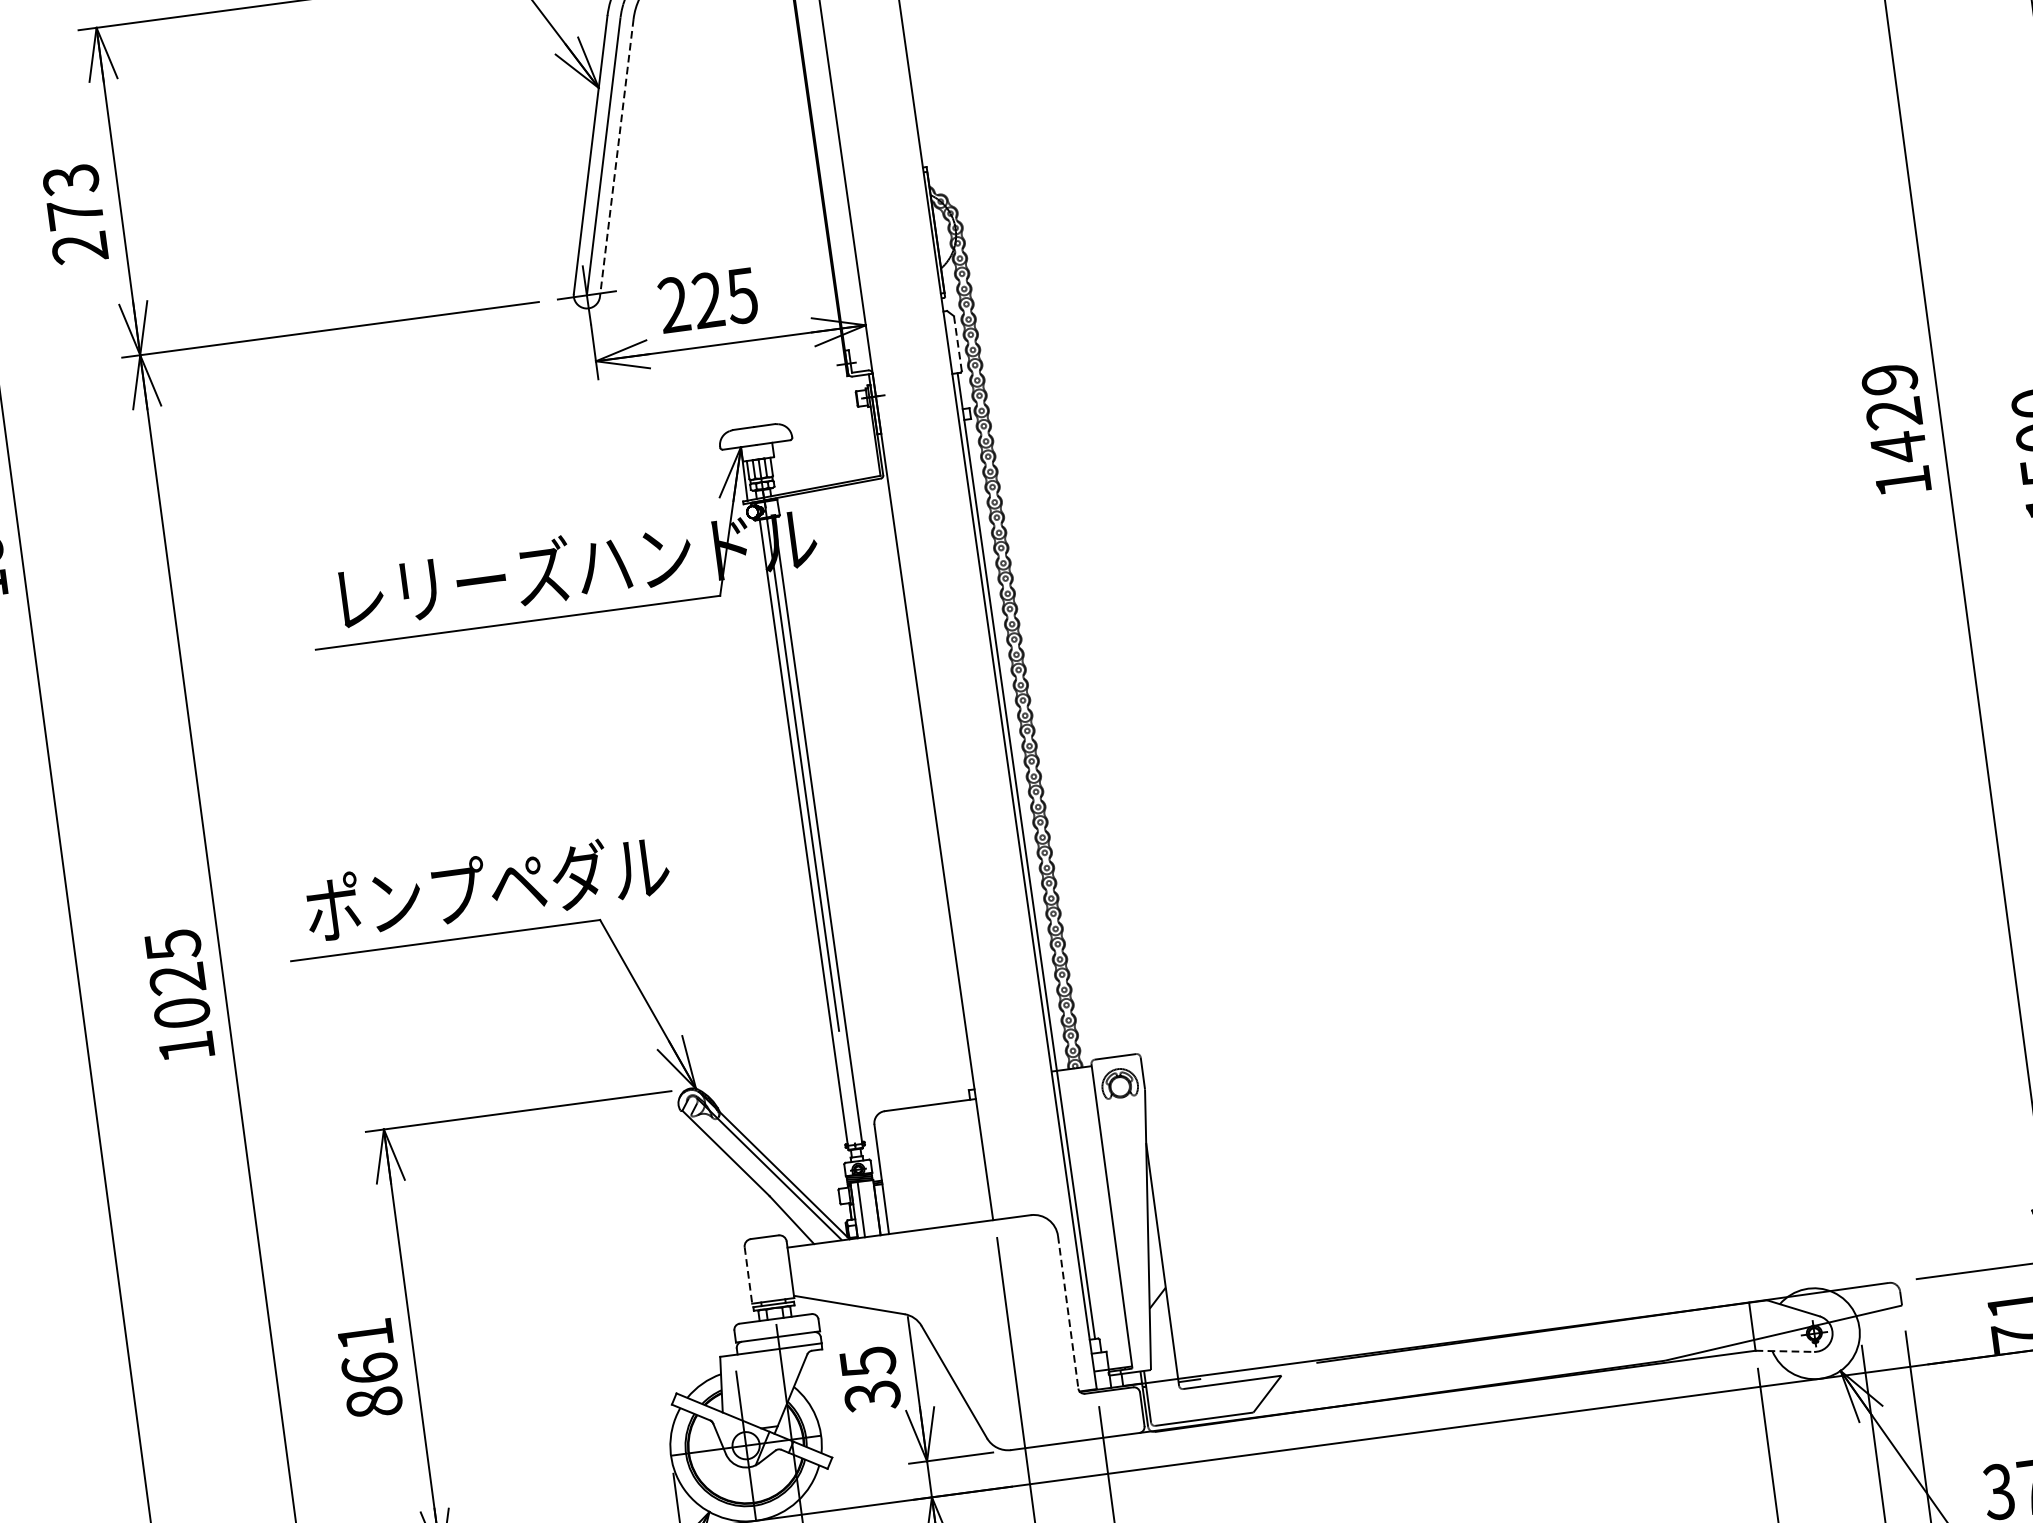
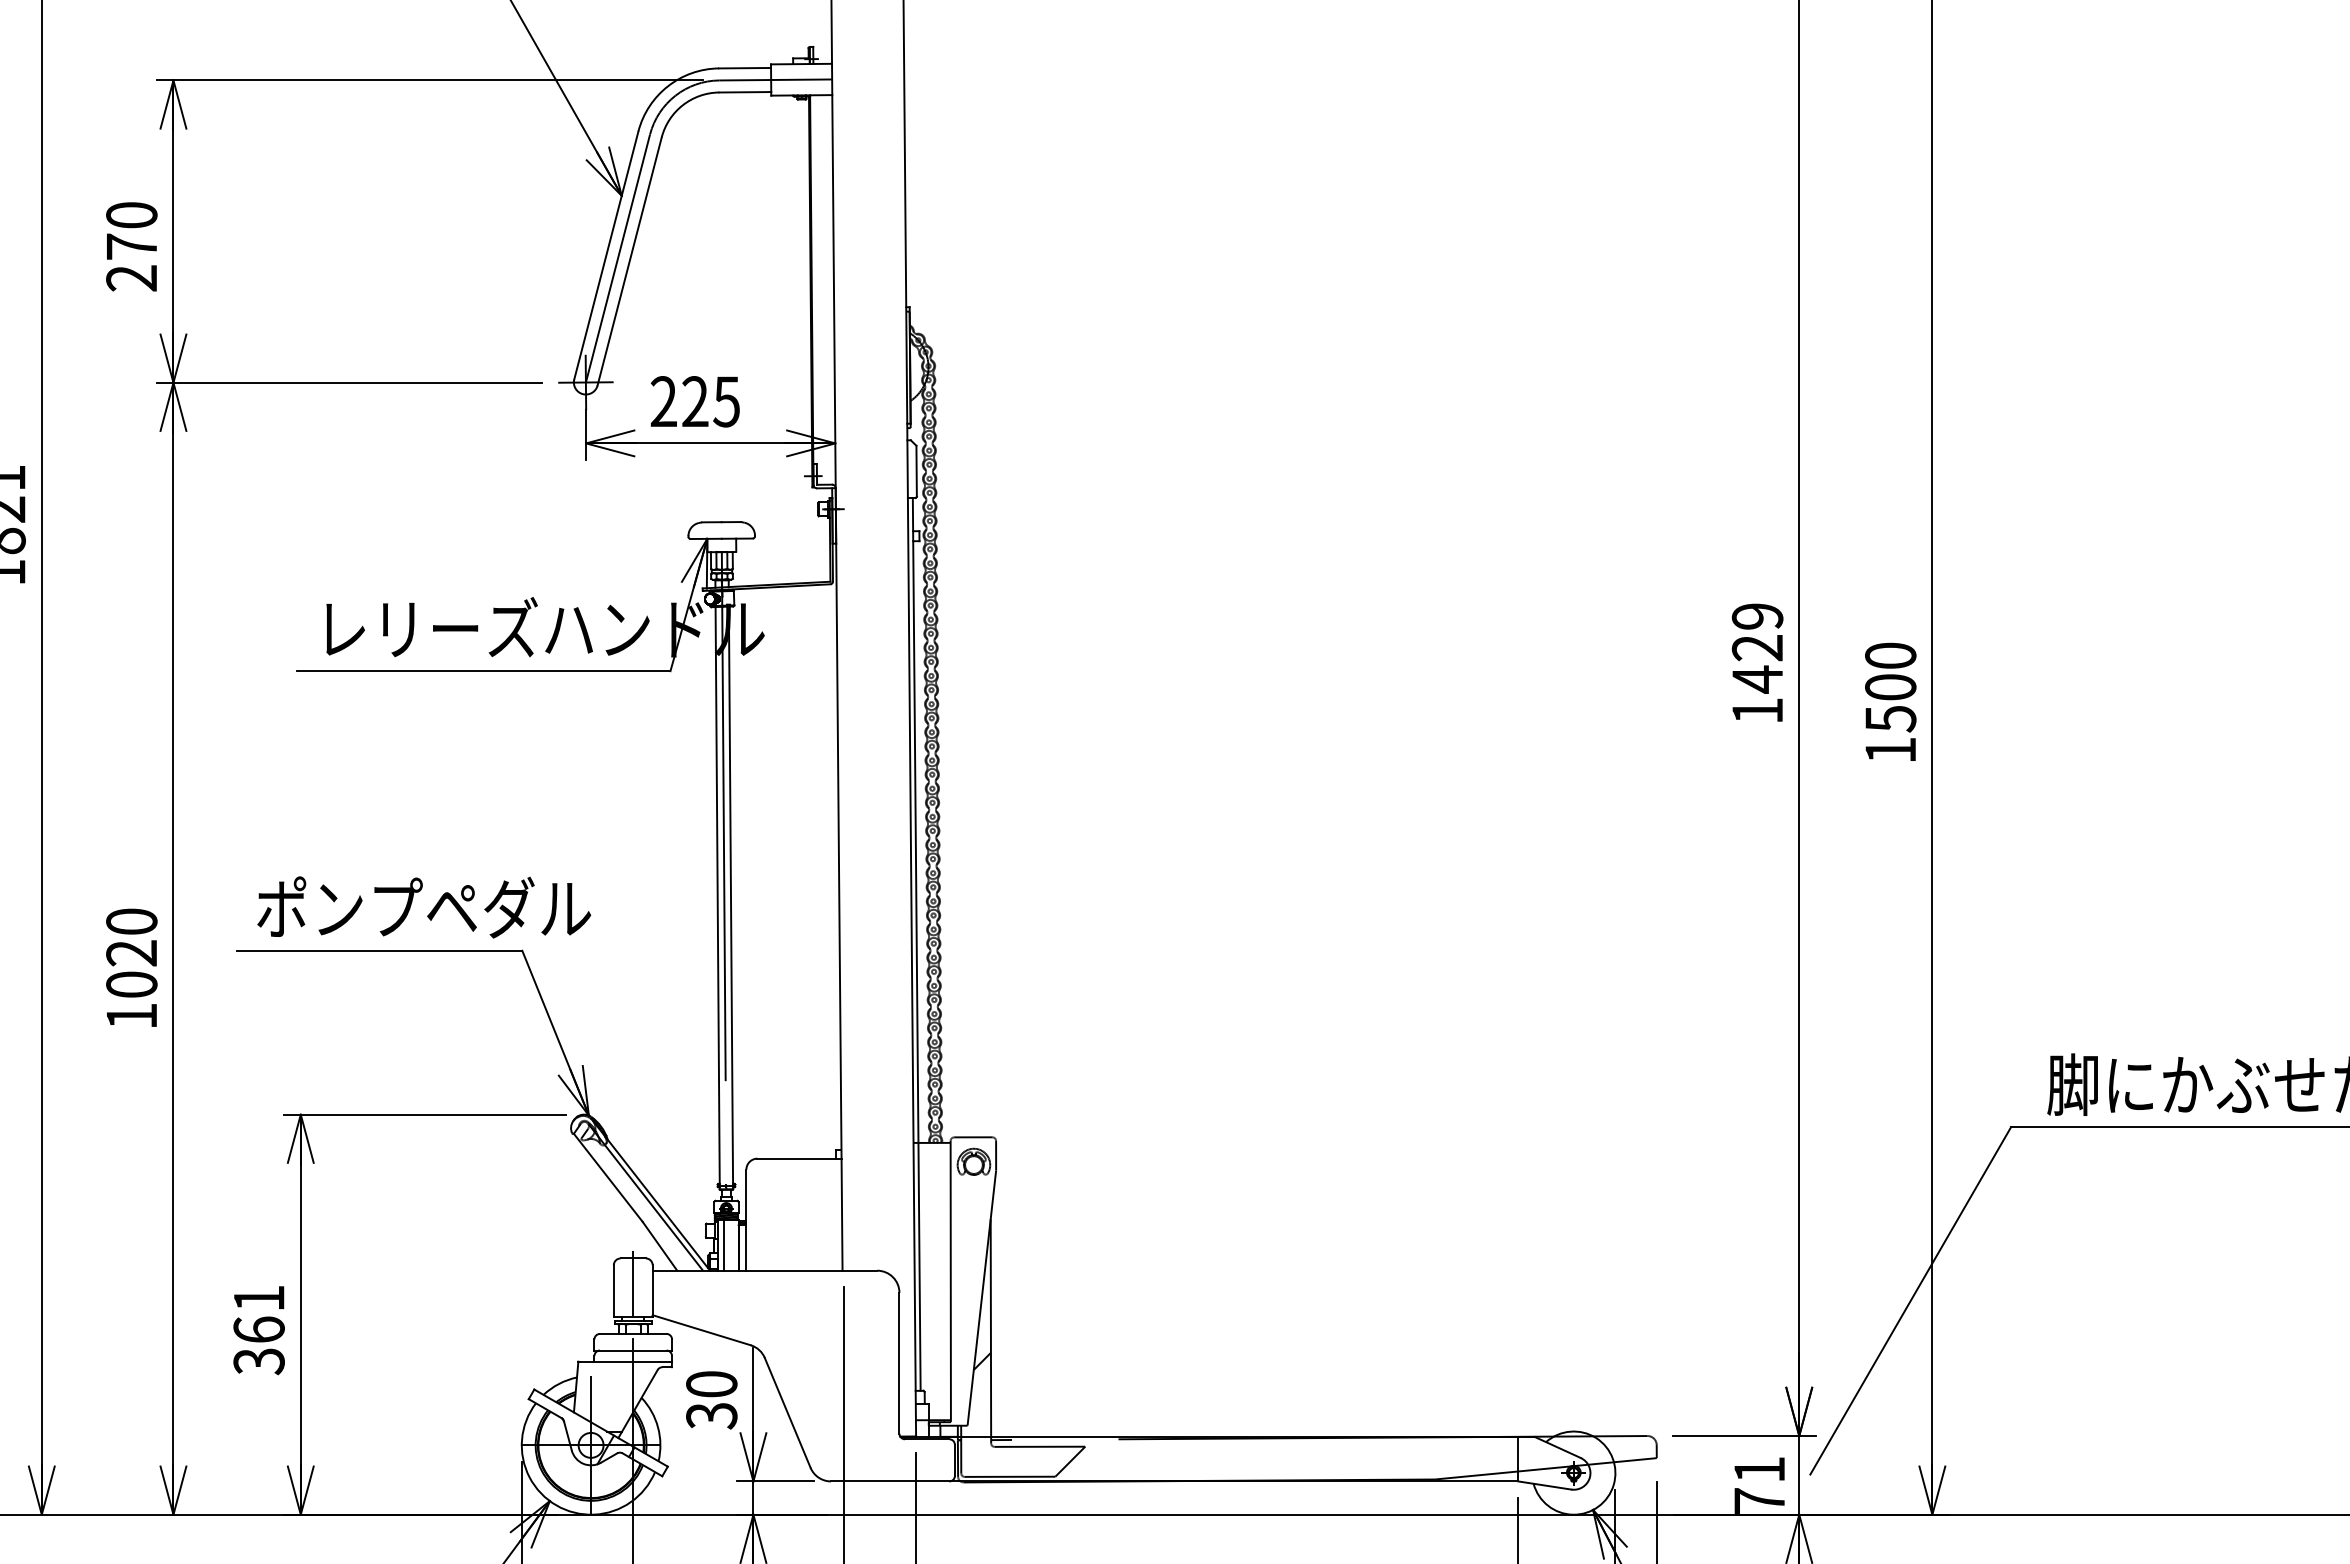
line: (616, 159) -> (629, 262), dashed -> solid
text: (70, 180) -> (131, 215), 273 -> 270
line: (957, 343) -> (916, 471), dashed -> solid
text: (172, 944) -> (131, 921), 1025 -> 1020
line: (768, 1265) -> (633, 1284), added
line: (748, 1275) -> (613, 1291), dashed -> solid
line: (1068, 1312) -> (899, 1363), dashed -> solid
line: (1784, 1351) -> (1544, 1485), dashed -> solid
text: (867, 1362) -> (711, 1384), 35 -> 30
text: (373, 1402) -> (258, 1361), 861 -> 361

